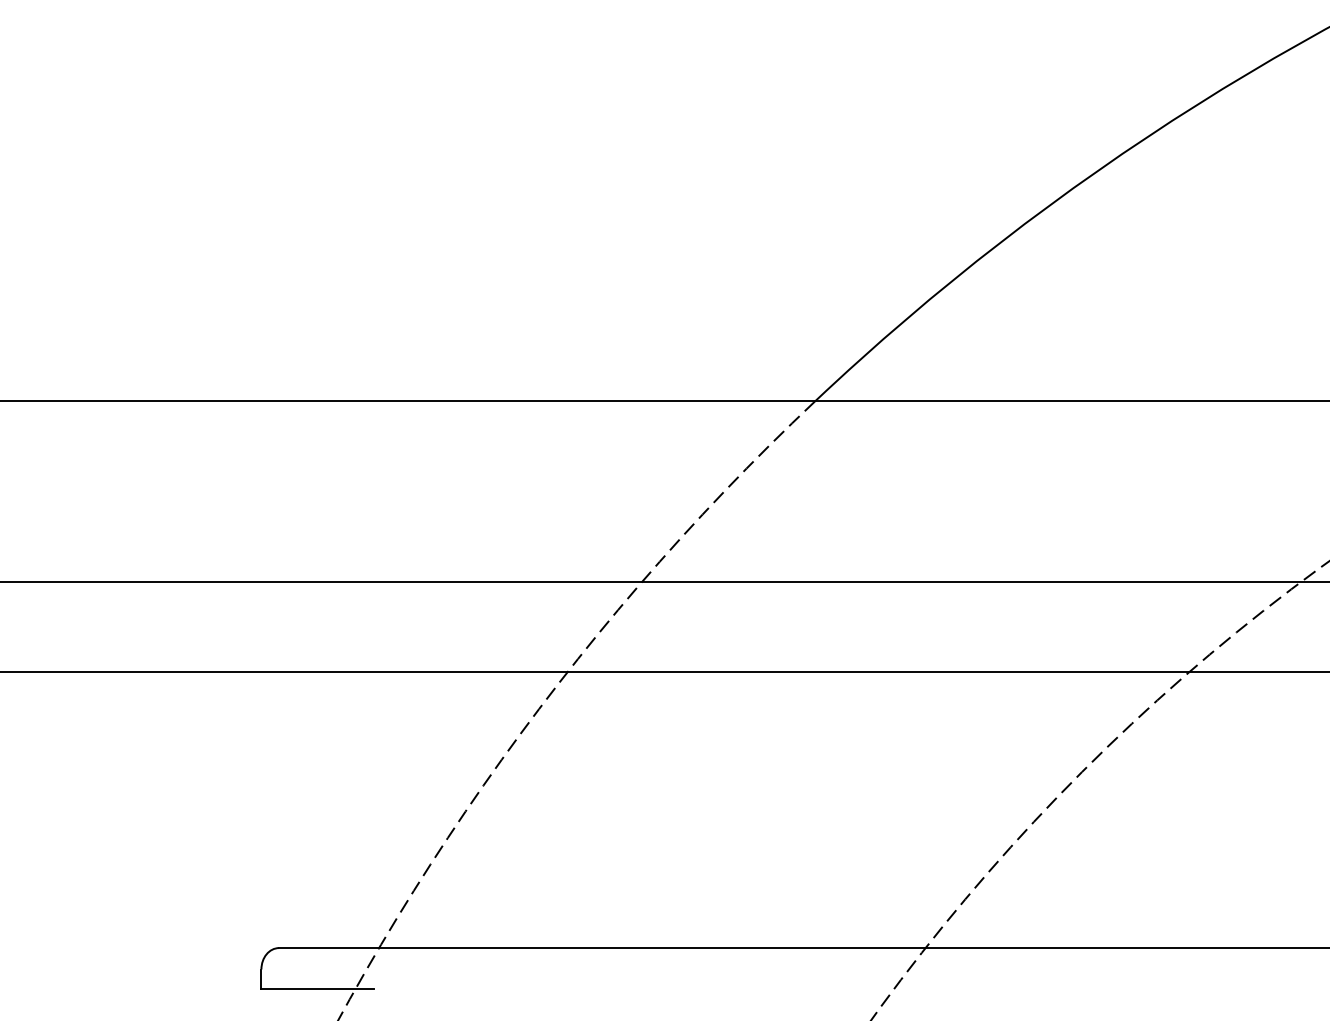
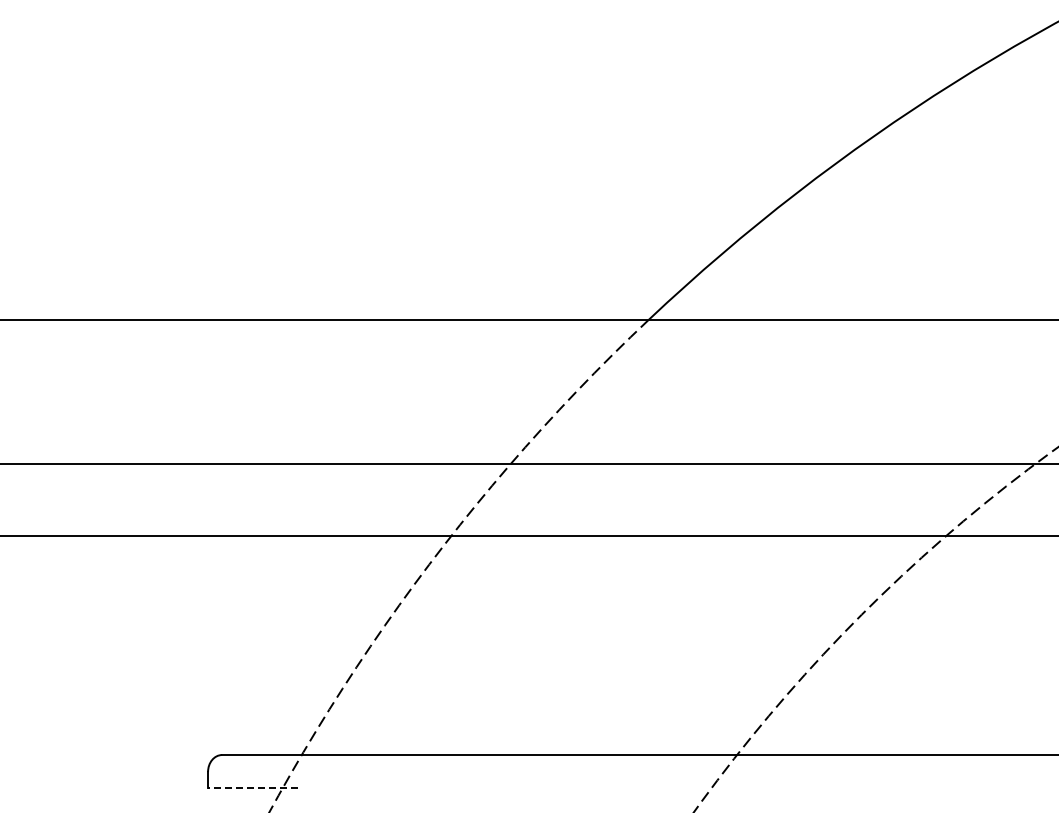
line: (318, 988) -> (253, 787), solid -> dashed

